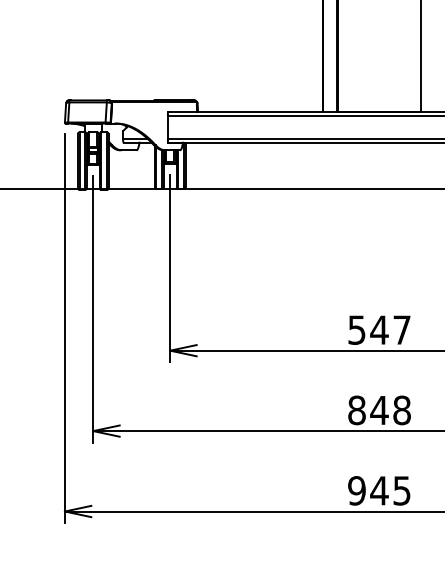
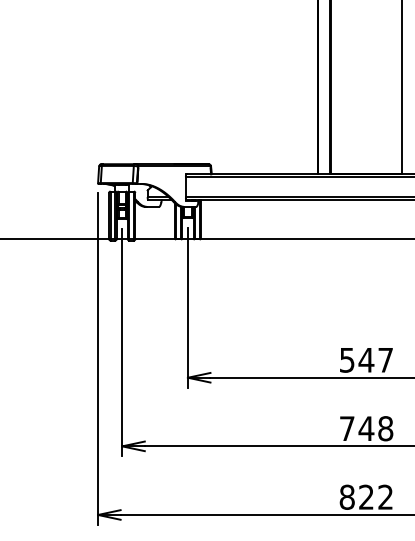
text: (356, 410) -> (346, 428), 848 -> 748
text: (378, 489) -> (365, 496), 945 -> 822

